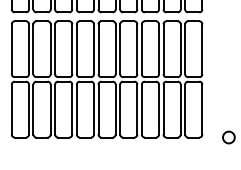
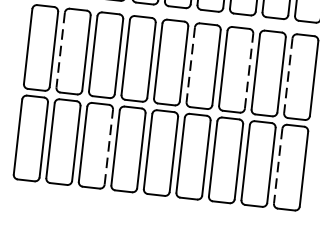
line: (33, 49) -> (60, 50), solid -> dashed
line: (120, 49) -> (191, 65), solid -> dashed
line: (159, 49) -> (249, 71), solid -> dashed
line: (185, 49) -> (288, 76), solid -> dashed
line: (72, 109) -> (109, 147), solid -> dashed
line: (185, 109) -> (278, 166), solid -> dashed

